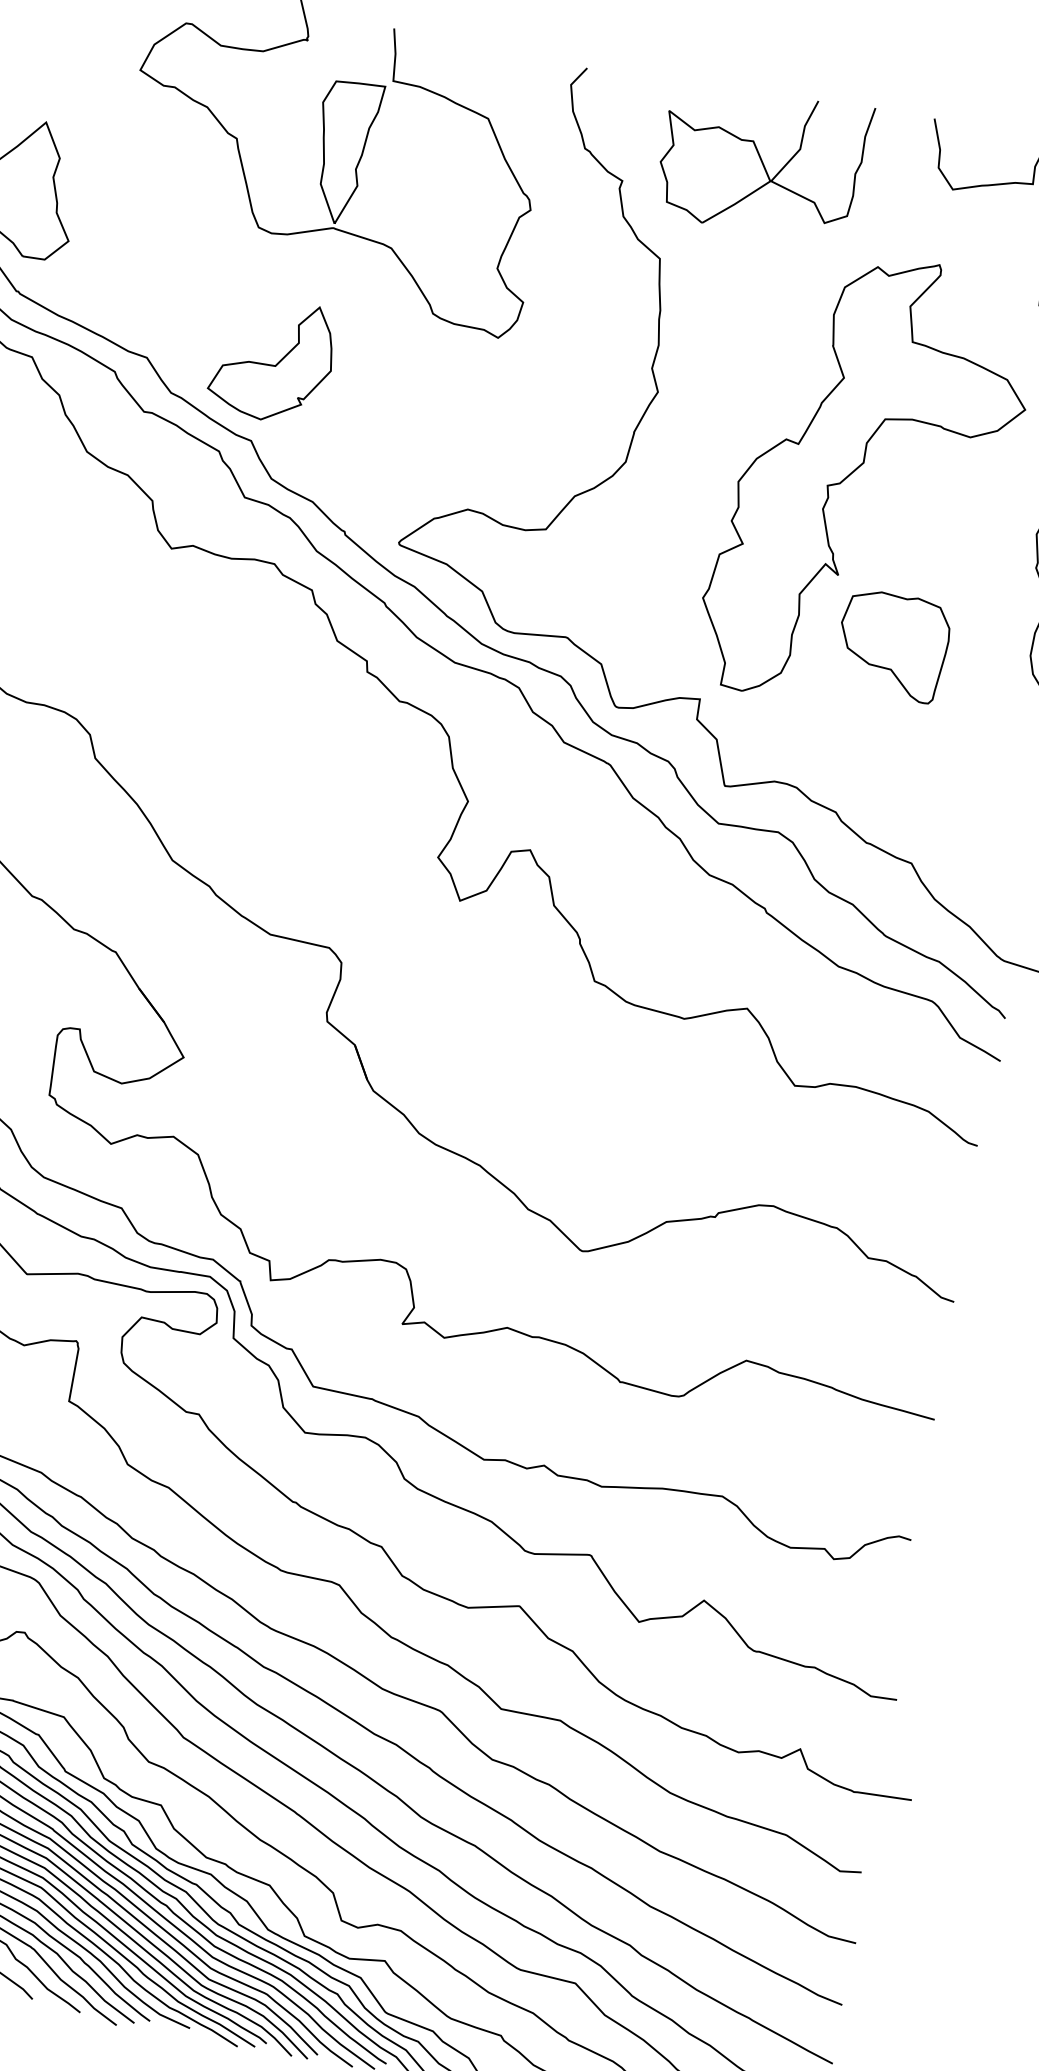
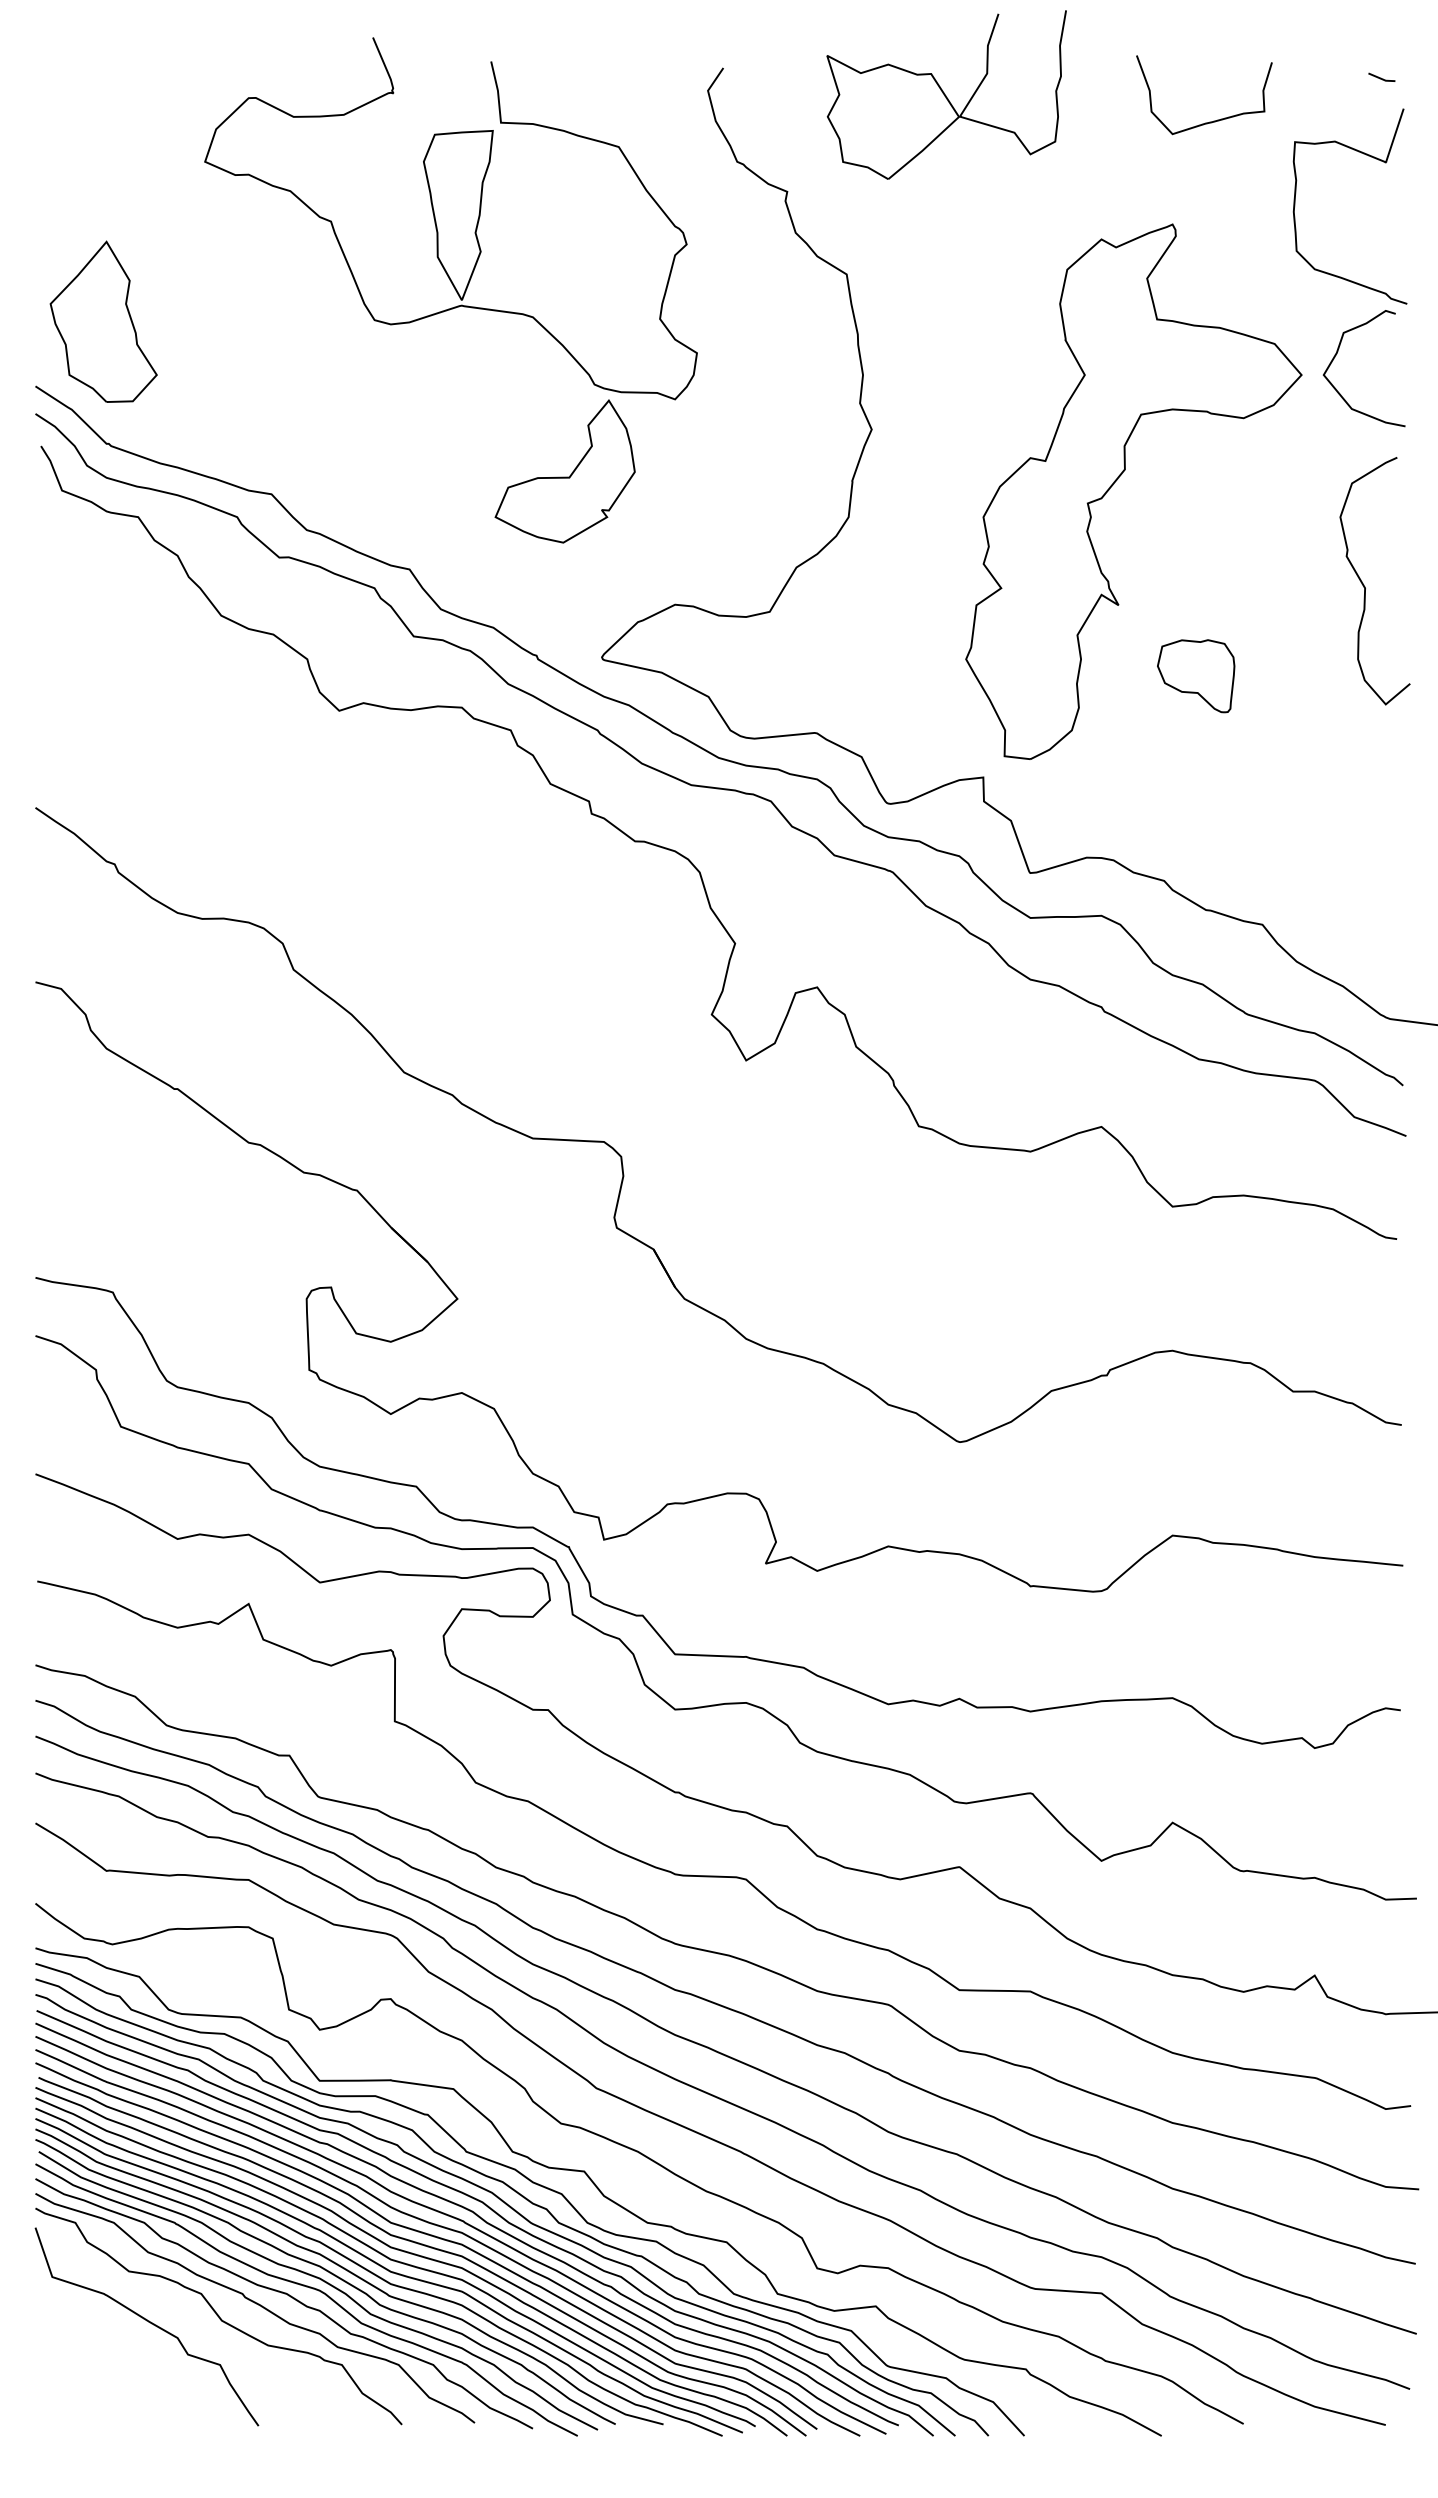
part: (763, 160) -> (946, 94), moved
part: (272, 360) -> (564, 471), moved
part: (892, 646) -> (1195, 676), size x0.6

